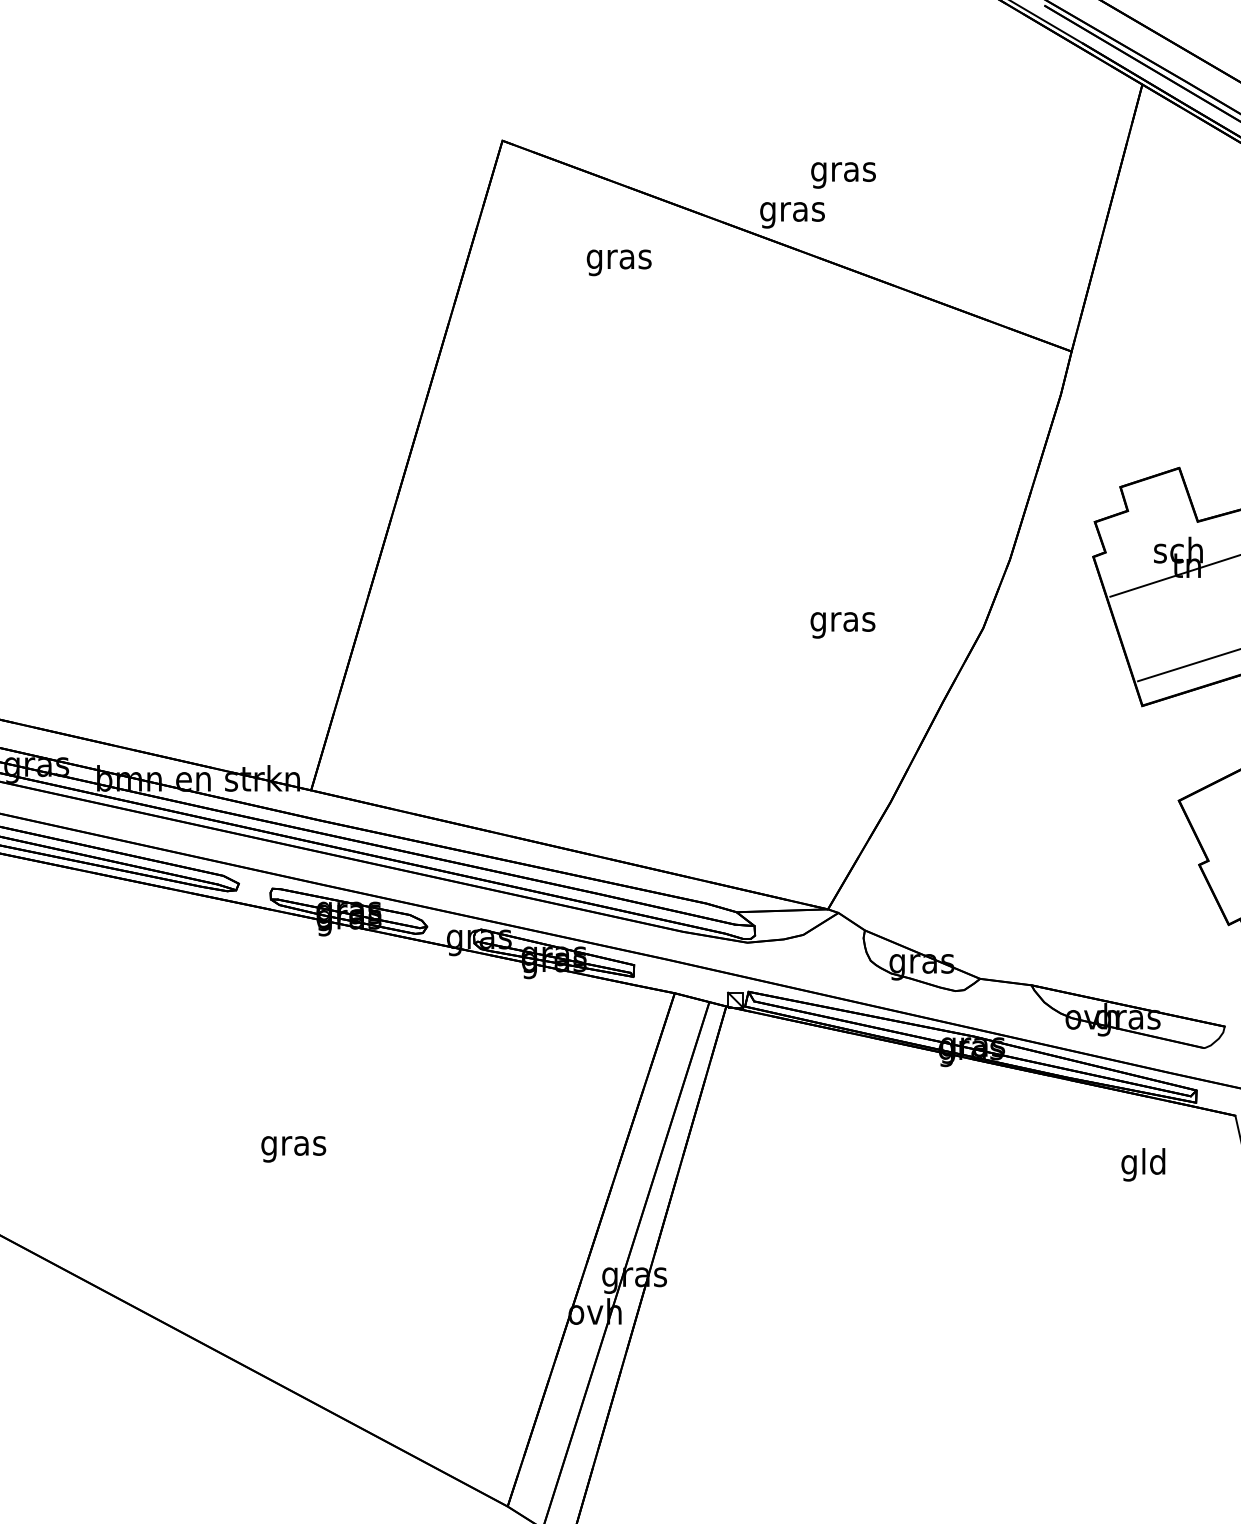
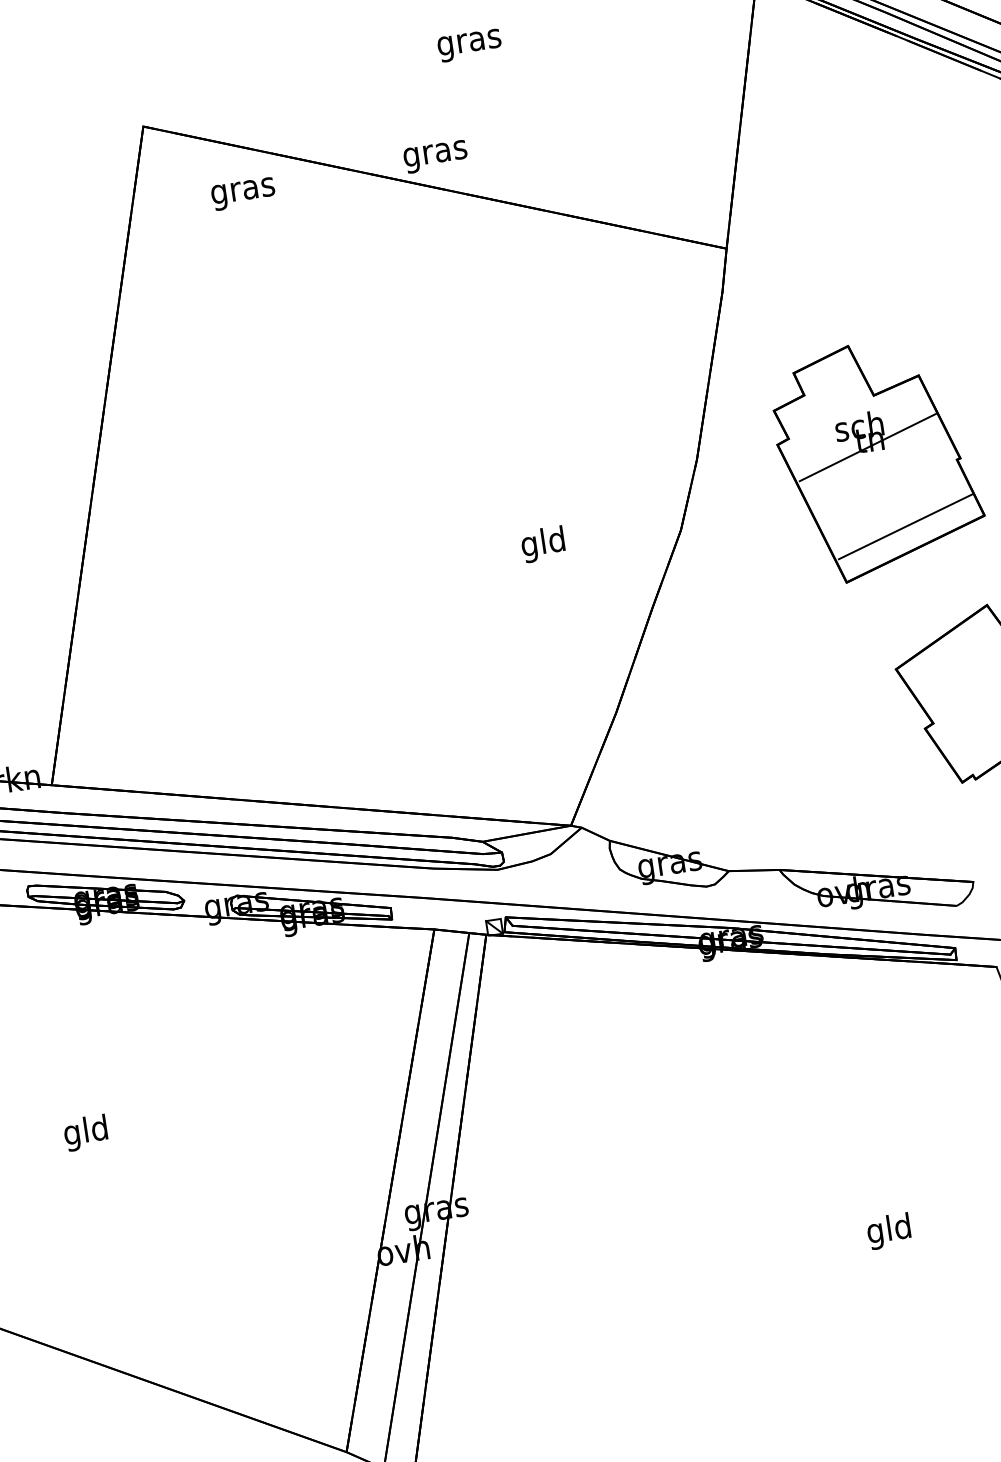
text: (843, 175) -> (469, 45), moved
text: (618, 262) -> (242, 193), moved
text: (842, 621) -> (543, 544), gras -> gld
text: (293, 1145) -> (86, 1132), gras -> gld
text: (1143, 1164) -> (889, 1231), moved

